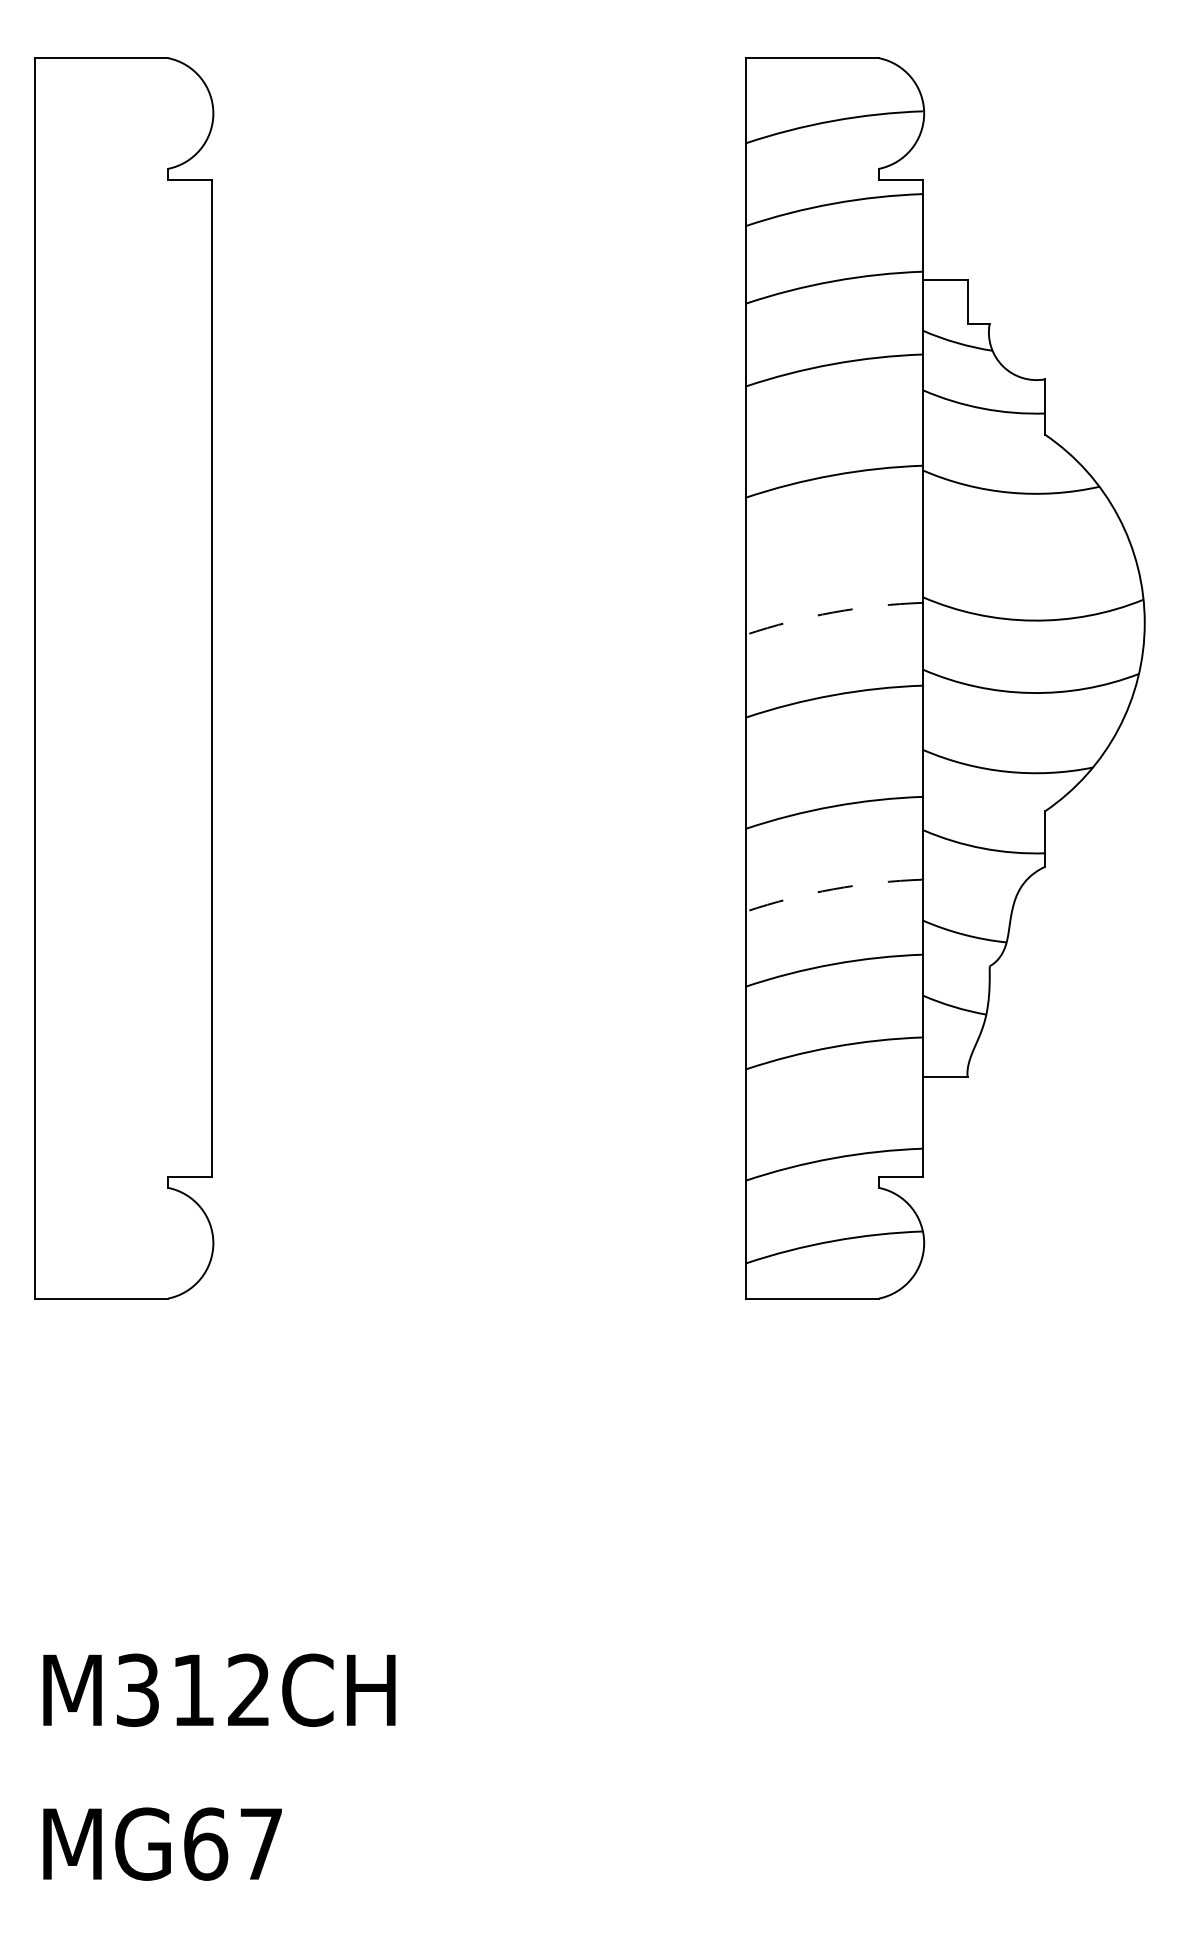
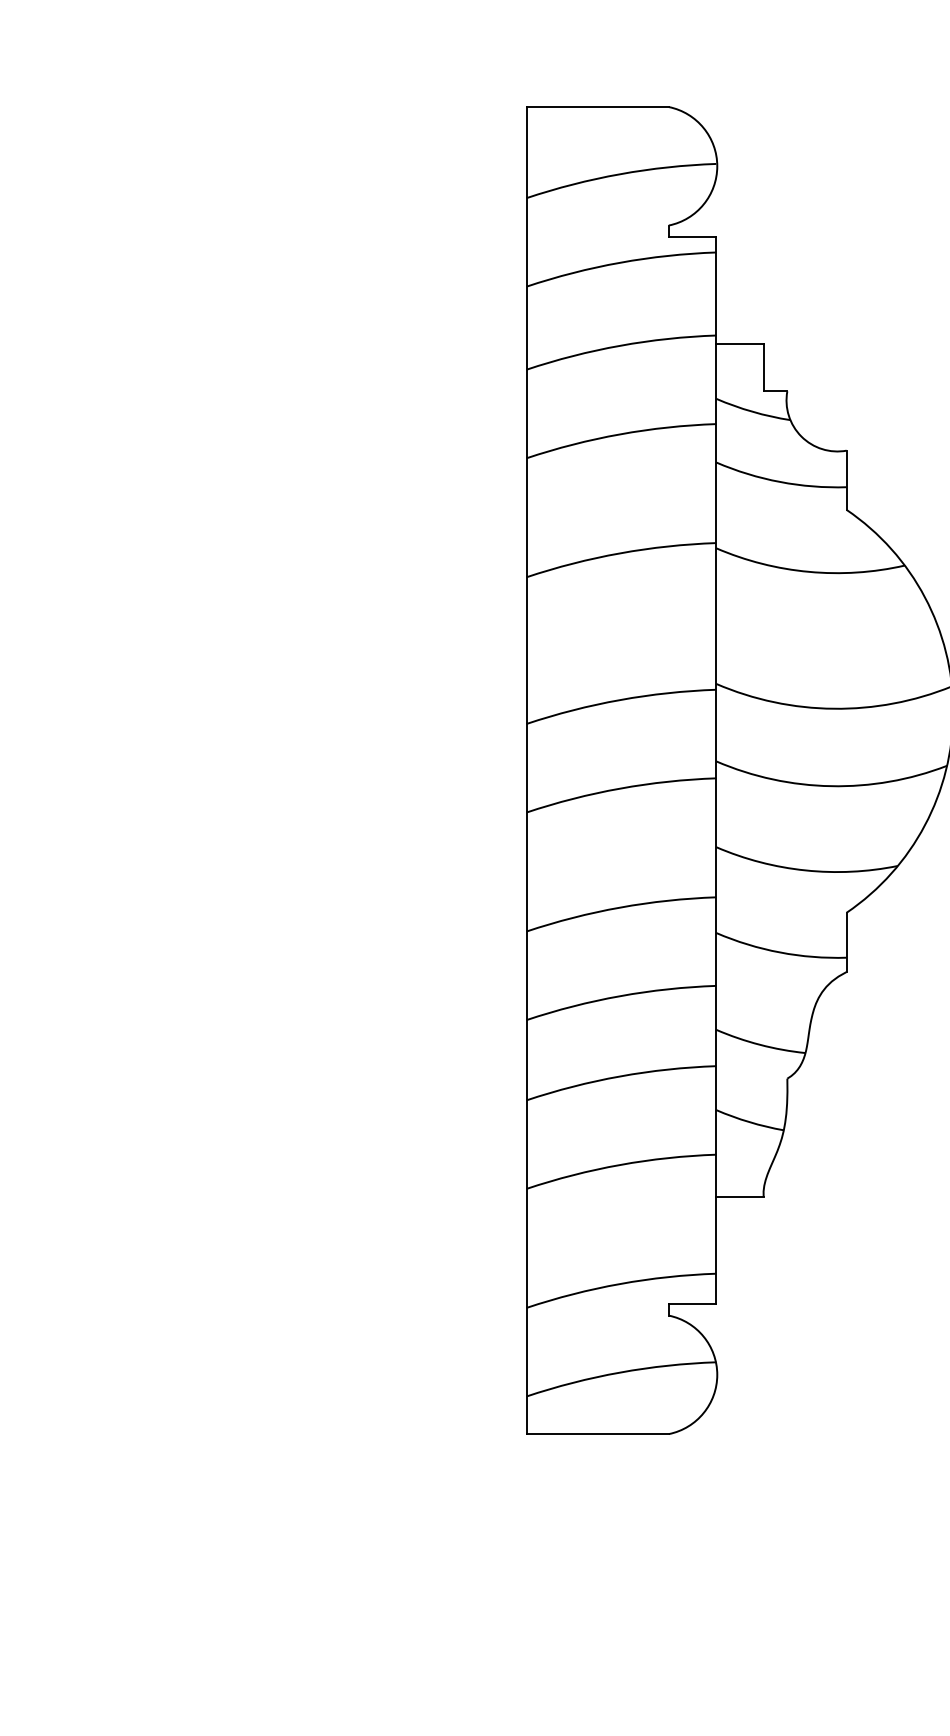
arc: (833, 612) -> (620, 700), dashed -> solid
arc: (833, 889) -> (620, 996), dashed -> solid

